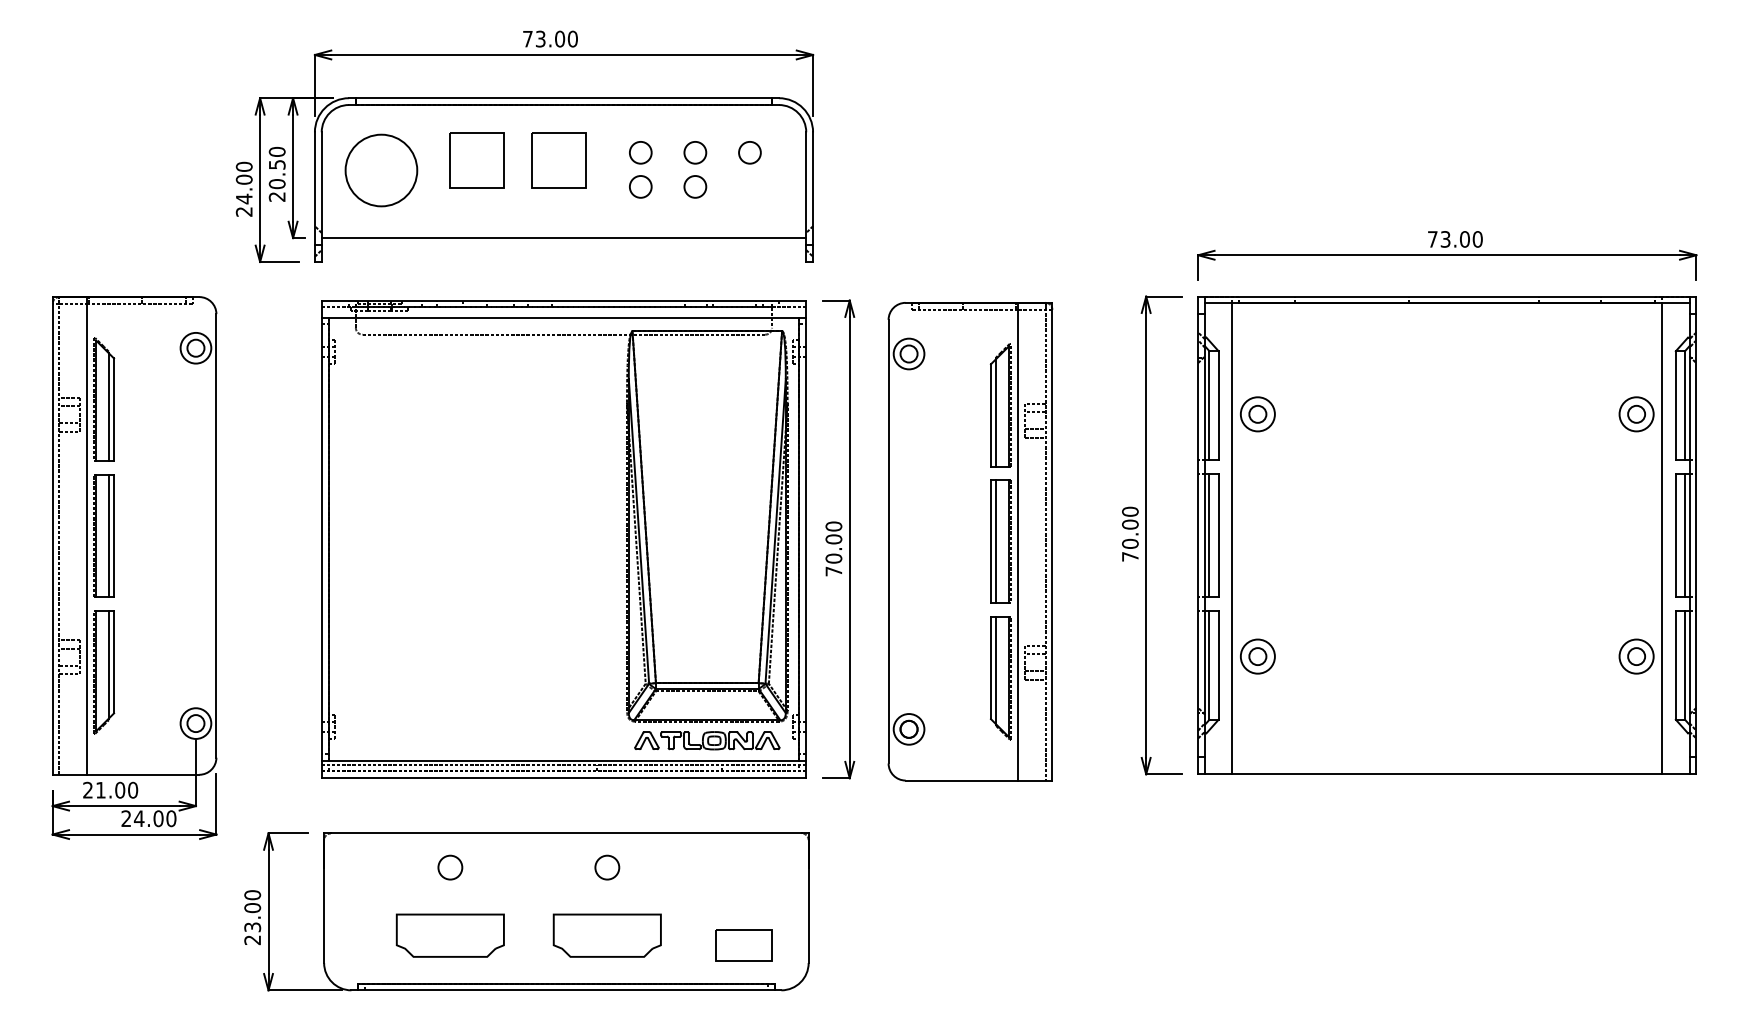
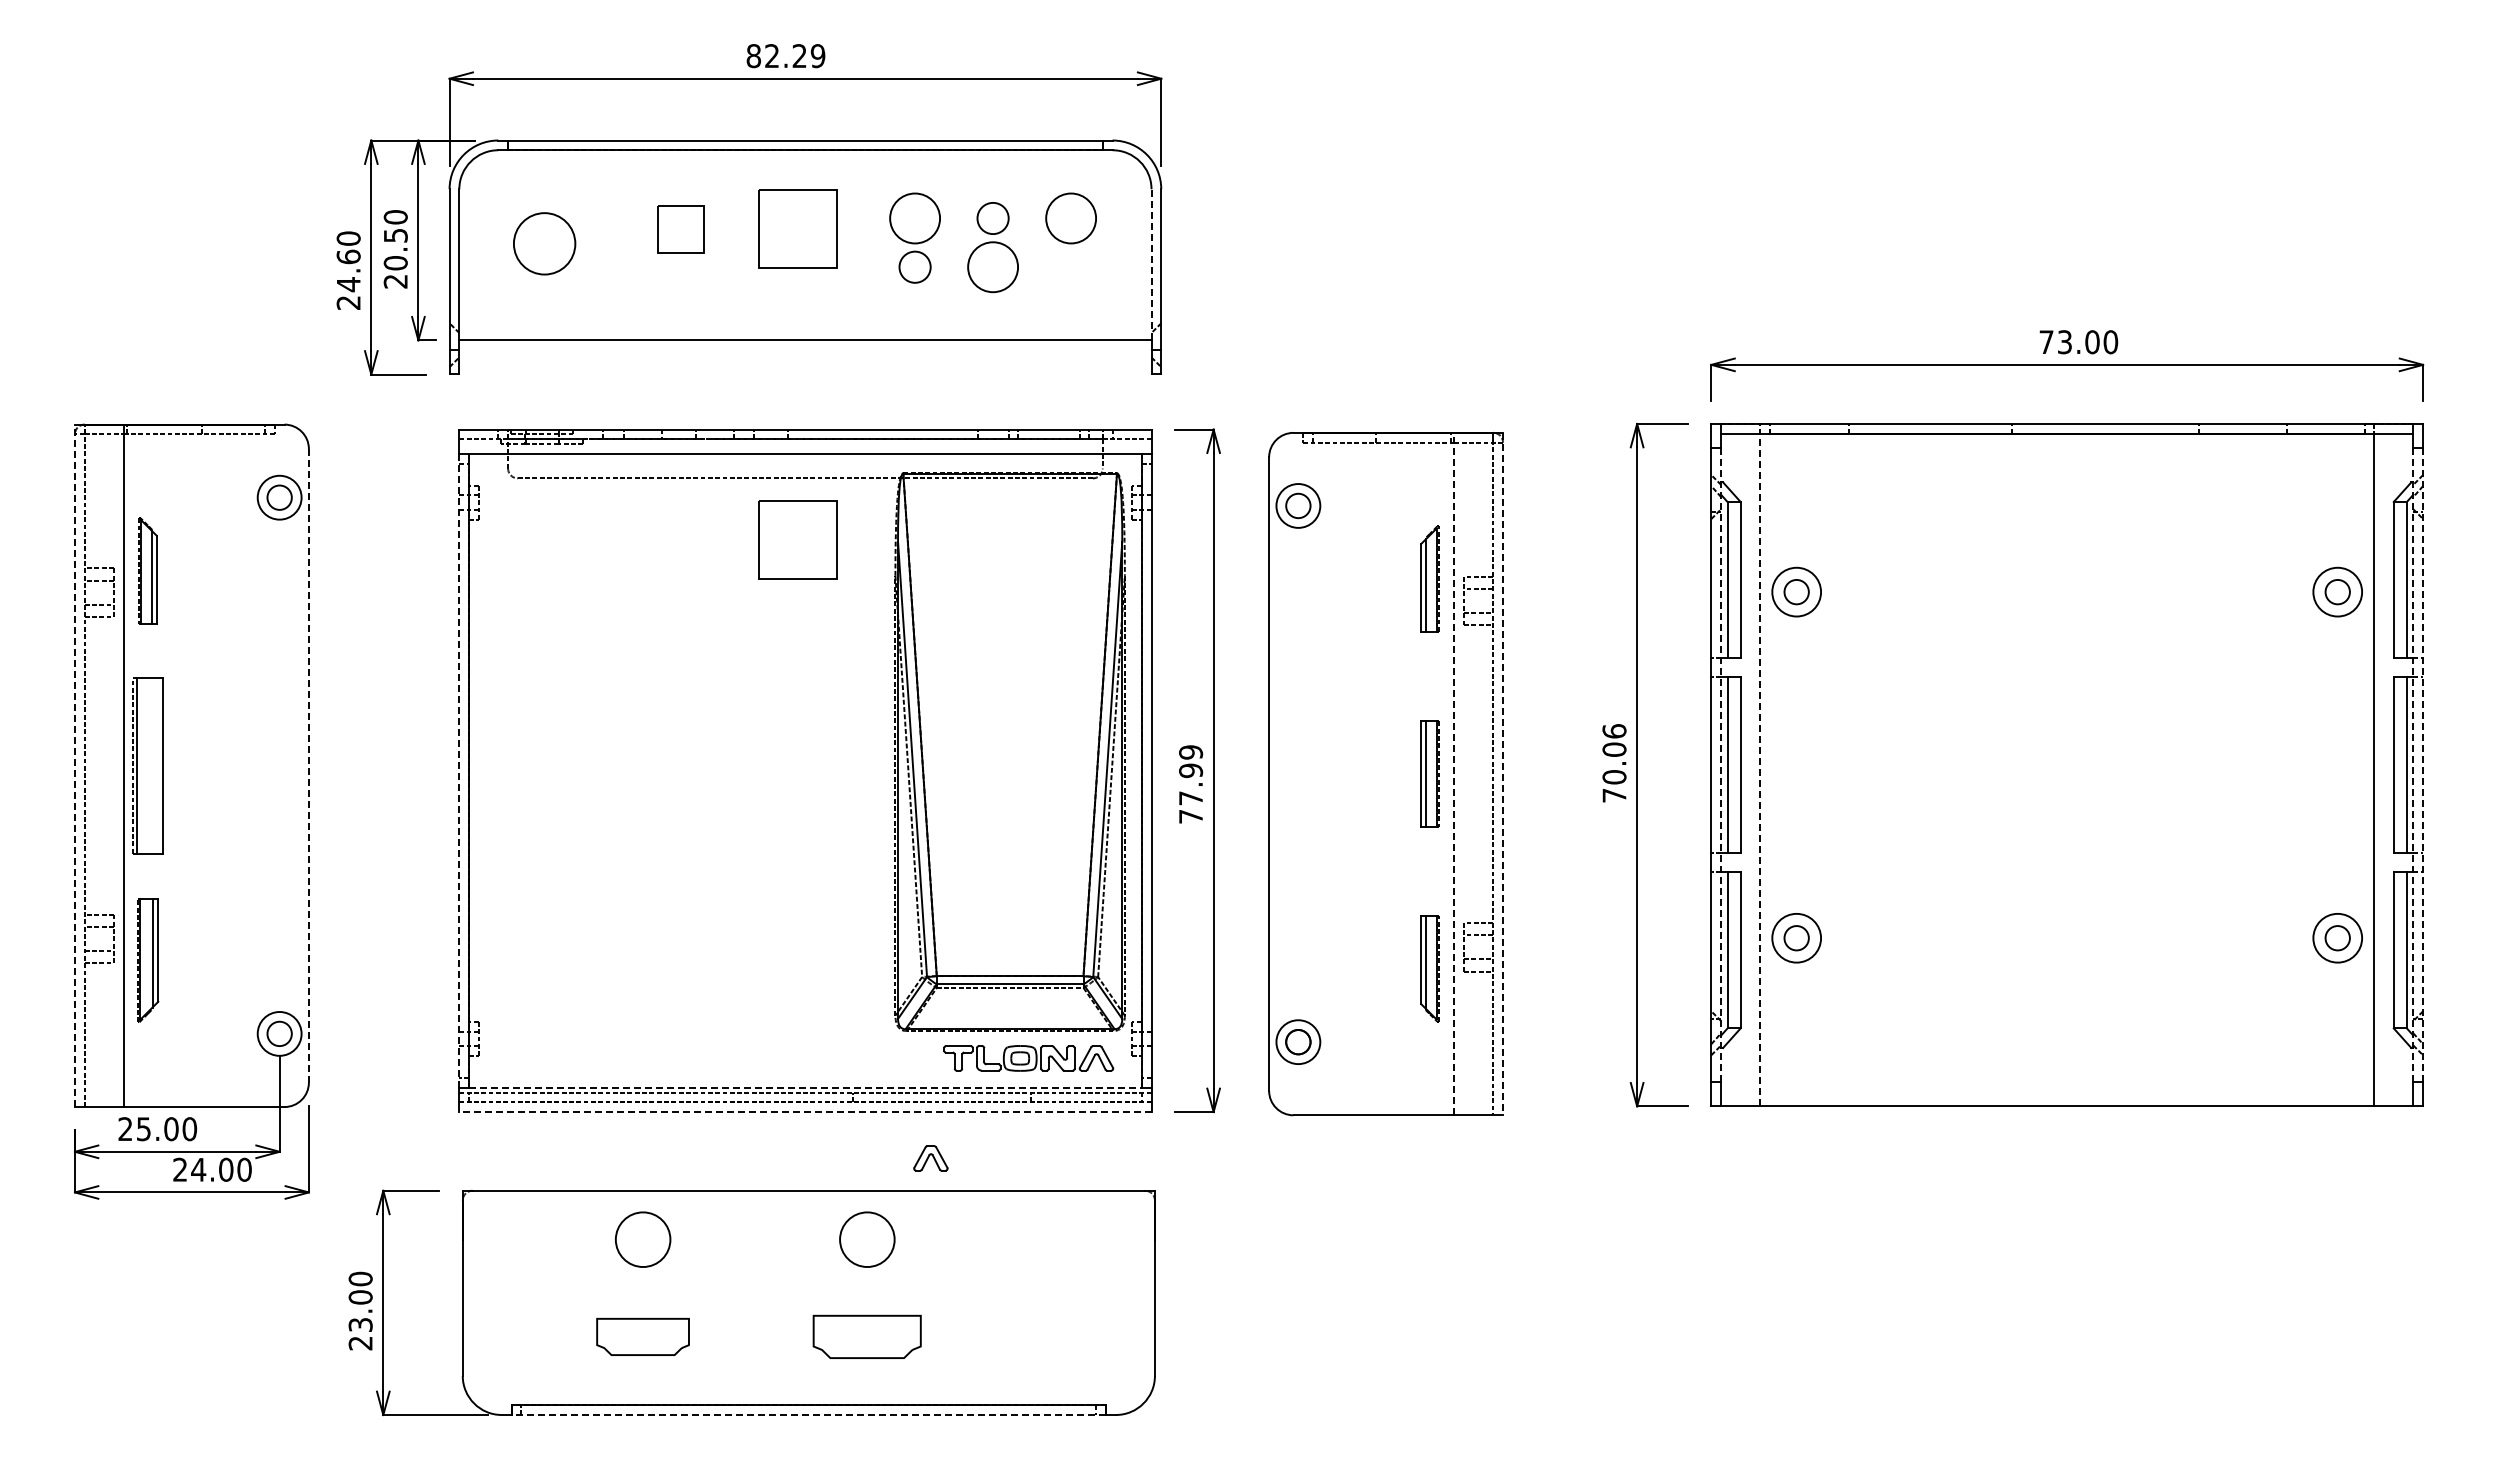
text: (550, 39) -> (785, 56), 73.00 -> 82.29
circle: (640, 152) -> (914, 218), size x1.6
circle: (749, 152) -> (1070, 218), size x1.6
part: (476, 159) -> (680, 228), size x0.6
circle: (381, 170) -> (544, 243), size x0.6
text: (244, 179) -> (348, 256), 24.00 -> 24.60
line: (806, 185) -> (1151, 264), solid -> dashed
circle: (694, 186) -> (992, 266), size x1.6
part: (558, 377) -> (797, 539), added
part: (103, 399) -> (147, 570), size x0.6
part: (1000, 404) -> (1429, 578), size x0.6
text: (1130, 511) -> (1614, 731), 70.00 -> 70.06
line: (52, 535) -> (74, 765), solid -> dashed
line: (109, 535) -> (155, 765), removed
line: (216, 535) -> (308, 765), solid -> dashed
line: (1205, 535) -> (1721, 765), solid -> dashed
line: (1689, 535) -> (2413, 765), solid -> dashed
line: (1696, 535) -> (2423, 765), solid -> dashed
line: (1232, 538) -> (1760, 769), solid -> dashed
line: (321, 539) -> (459, 770), solid -> dashed
part: (1000, 541) -> (1429, 773), size x0.6
line: (1018, 541) -> (1454, 773), solid -> dashed
text: (834, 542) -> (1191, 775), 70.00 -> 77.99
line: (1052, 542) -> (1503, 774), solid -> dashed
part: (103, 672) -> (147, 960), size x0.7
part: (1000, 677) -> (1429, 968), size x0.6
part: (646, 740) -> (930, 1158), moved
line: (564, 761) -> (805, 1087), solid -> dashed
line: (563, 778) -> (804, 1112), solid -> dashed
text: (100, 790) -> (143, 1129), 21.00 -> 25.00
circle: (450, 867) -> (643, 1239), size x1.6
circle: (607, 867) -> (867, 1239), size x1.6
part: (449, 935) -> (642, 1336), size x0.6
part: (606, 935) -> (866, 1336), size x0.7
part: (743, 945) -> (1061, 1350), removed
line: (566, 990) -> (808, 1414), solid -> dashed

